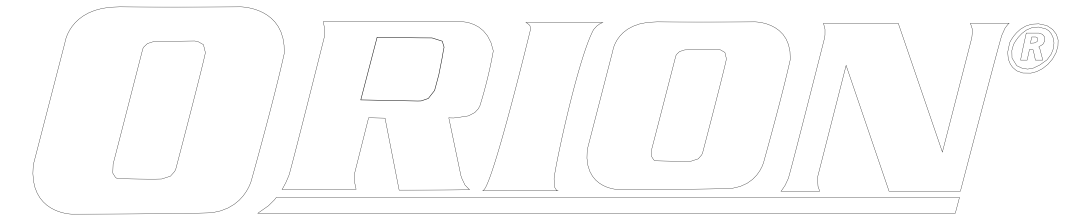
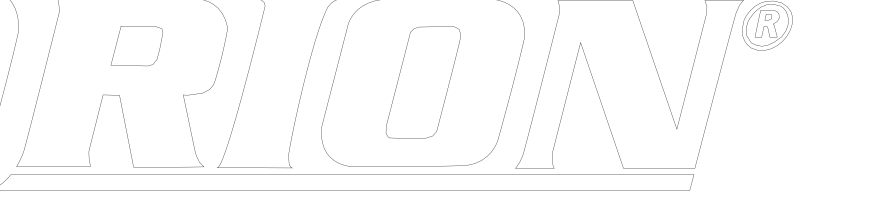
part: (402, 68) -> (136, 45), size x0.62

